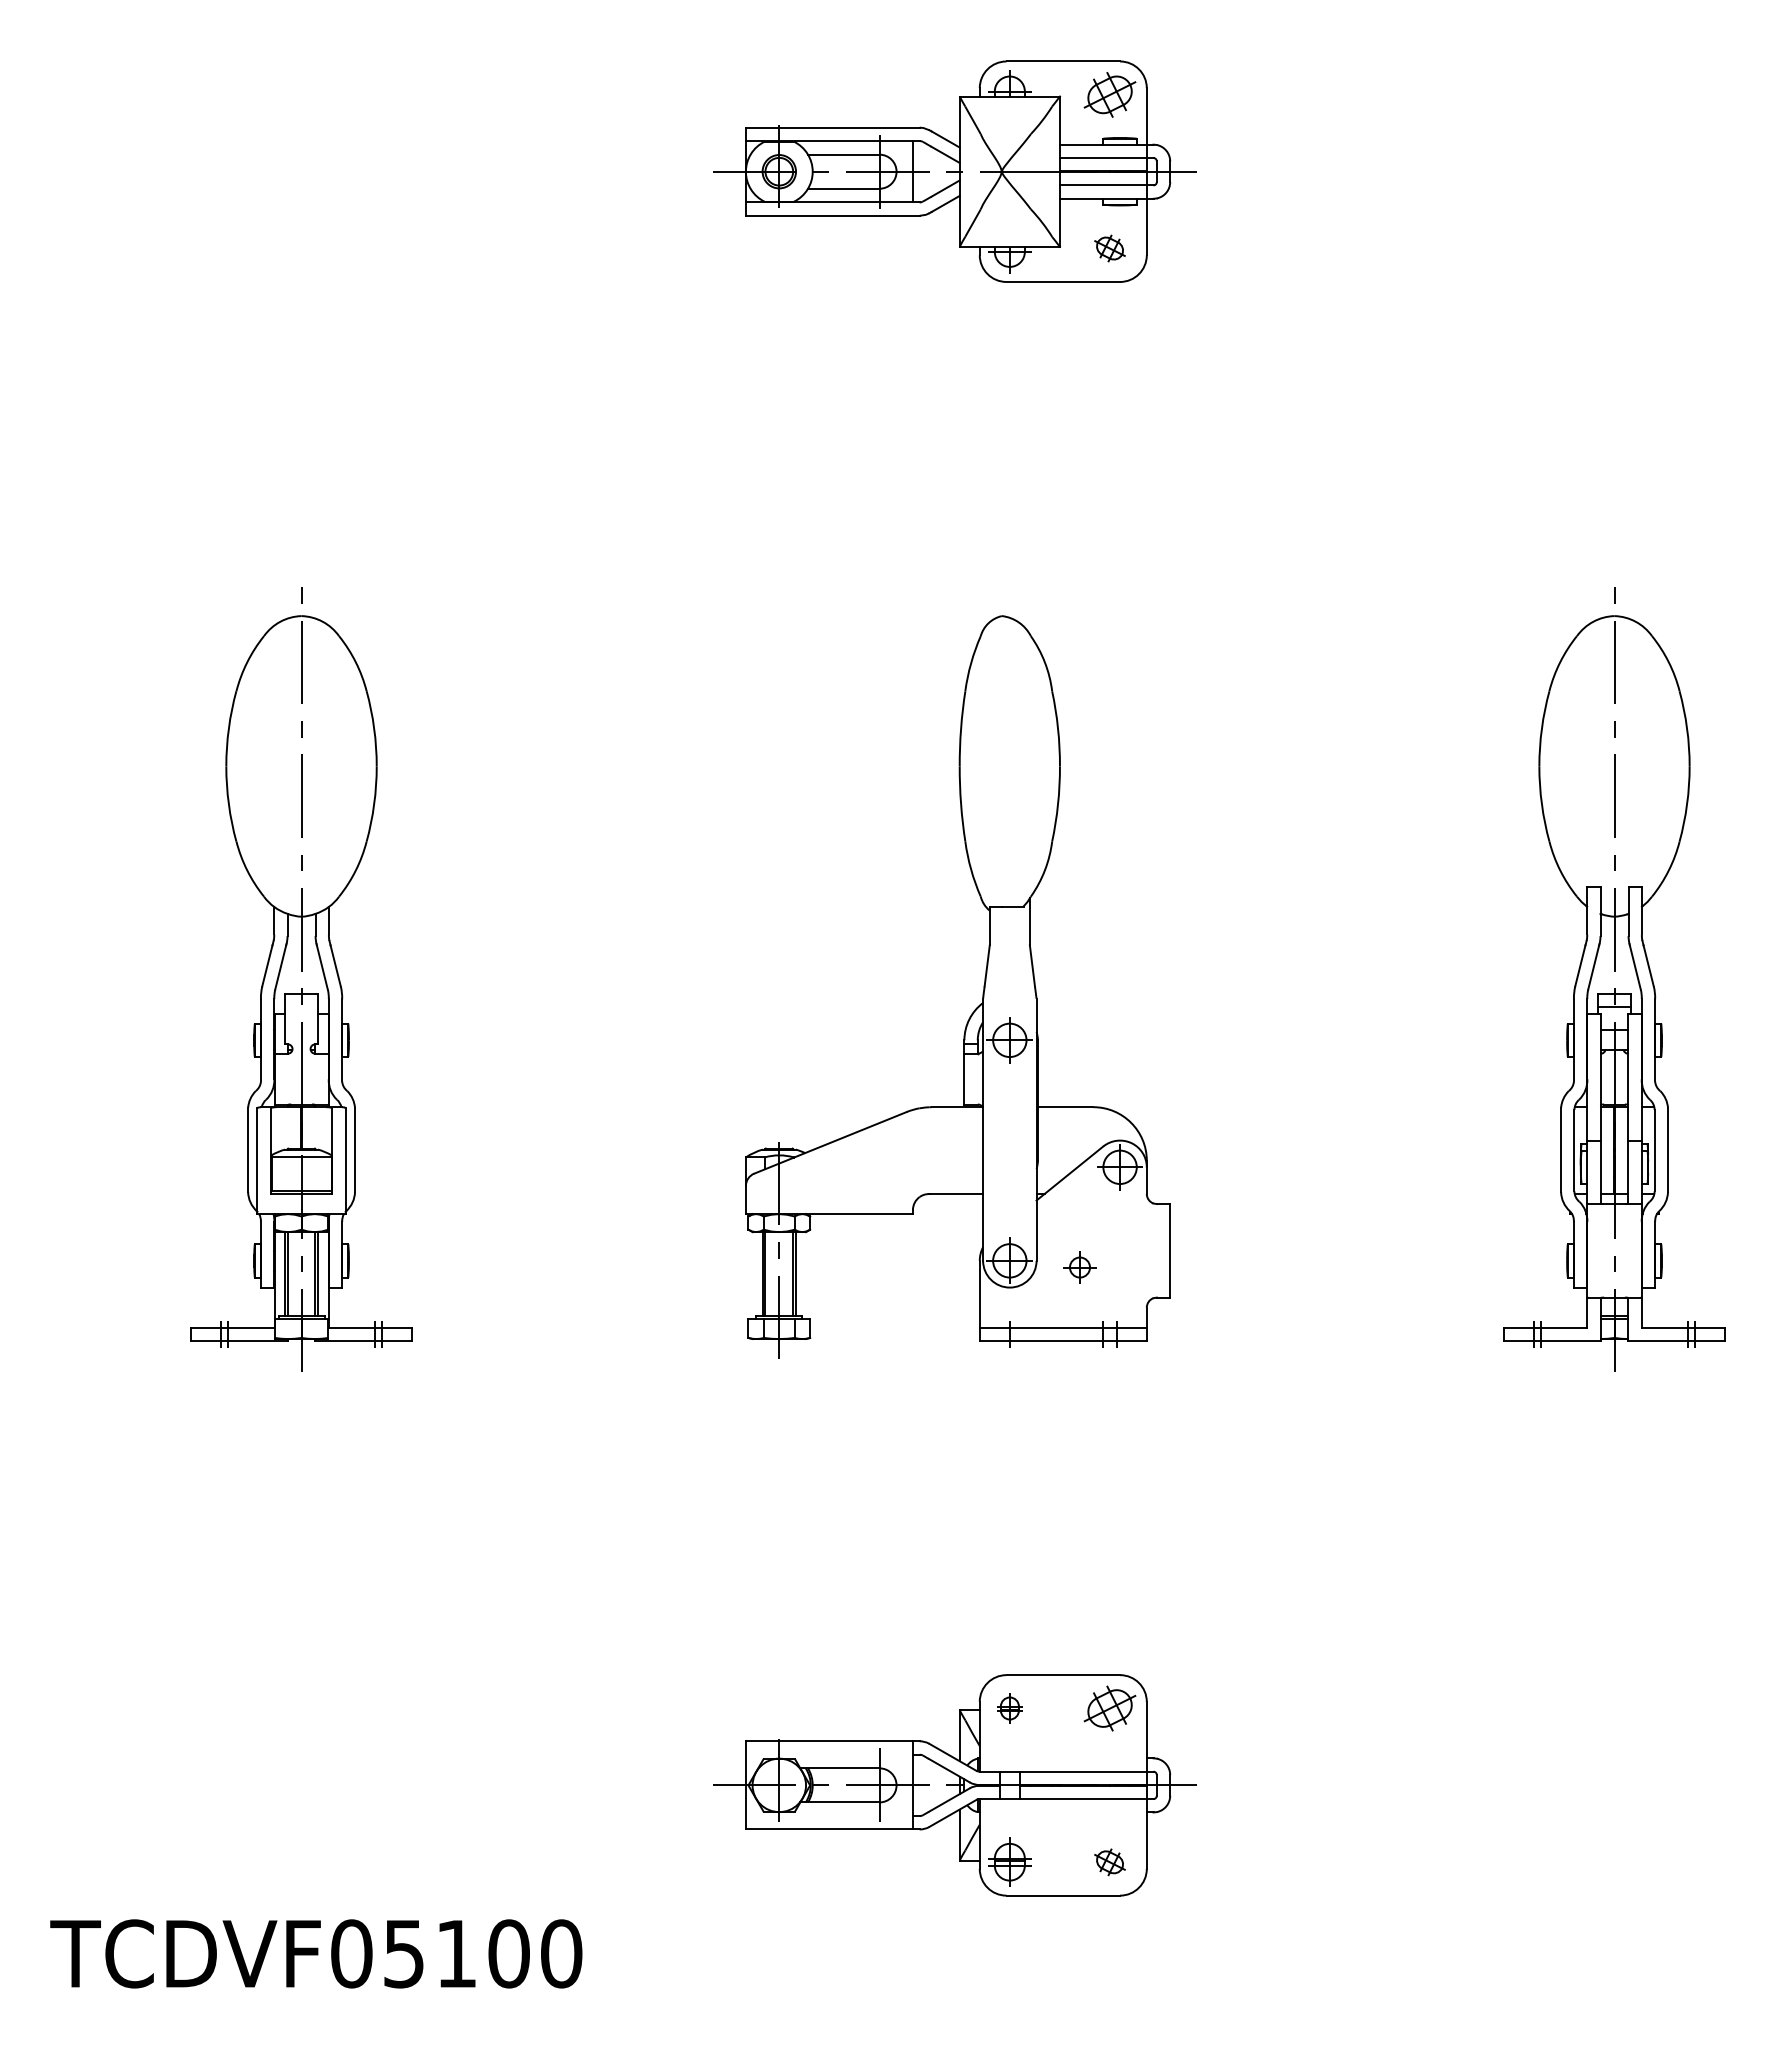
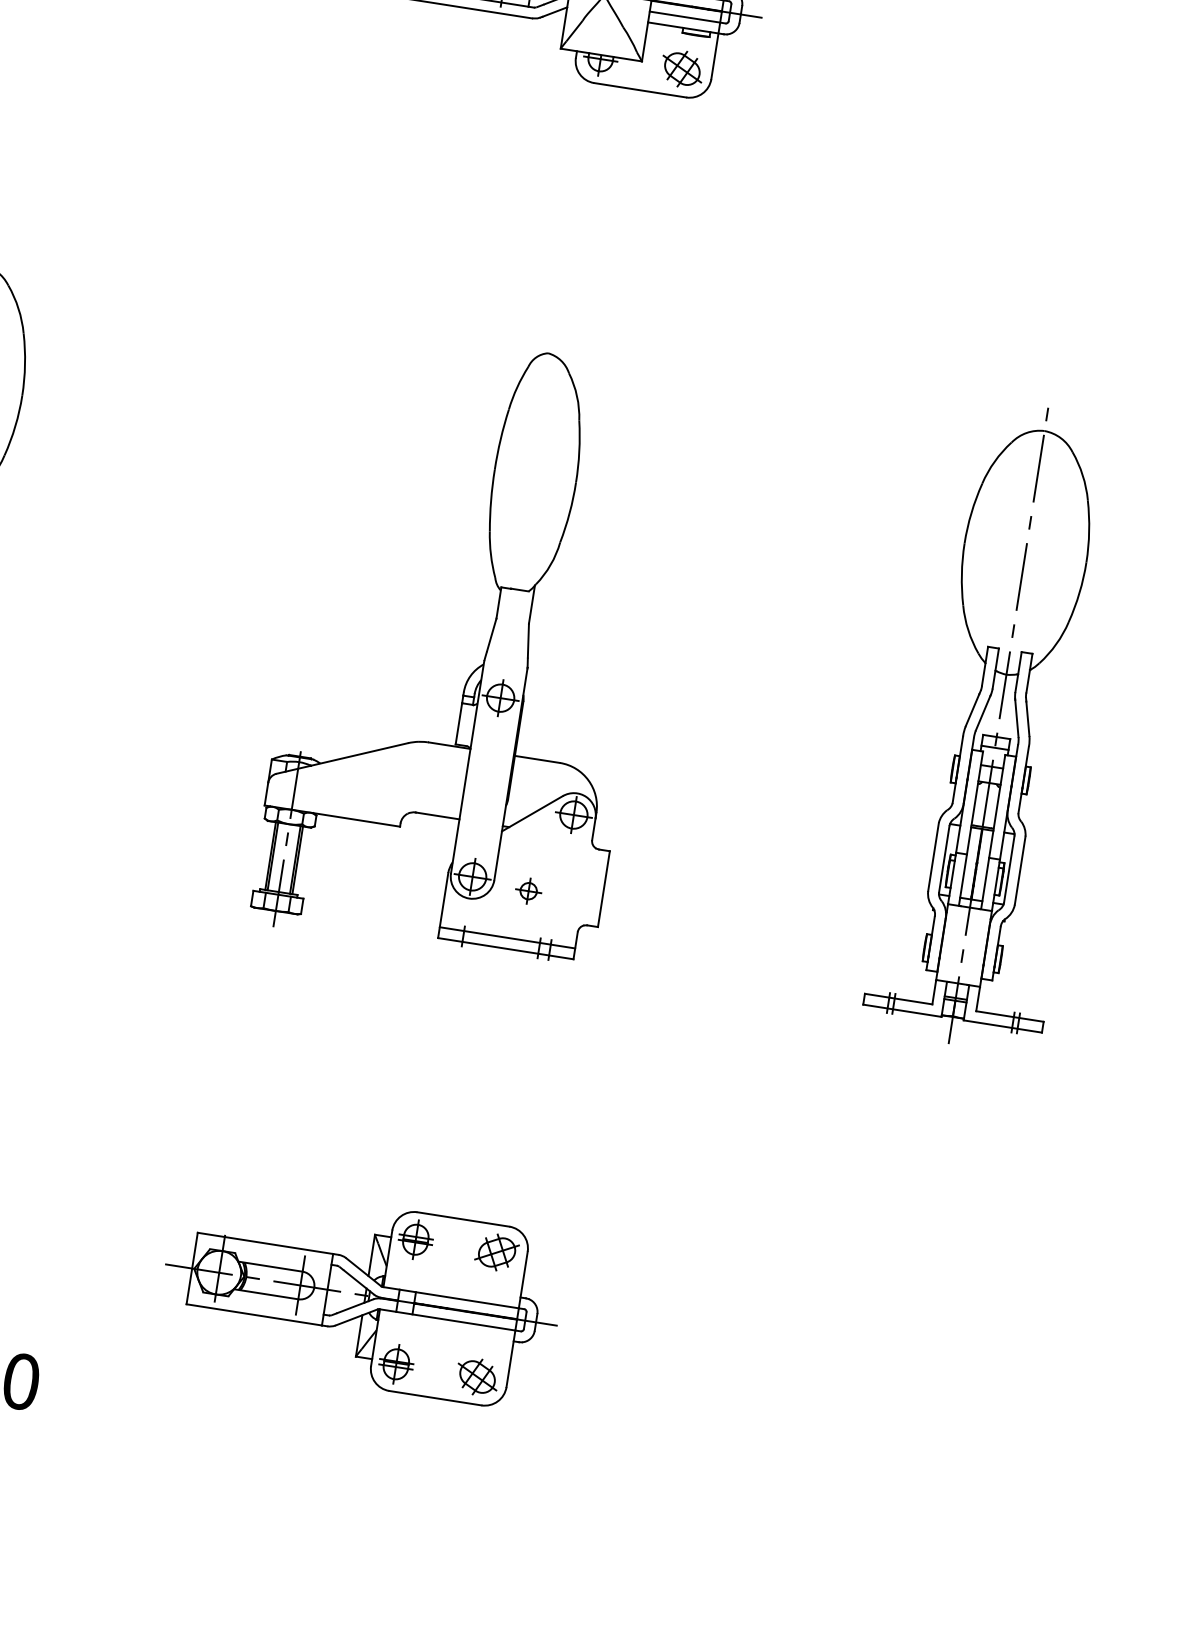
part: (1109, 248) -> (681, 69), size x1.67
part: (1009, 1708) -> (415, 1239), size x1.67
part: (1109, 1862) -> (477, 1377), size x1.67

